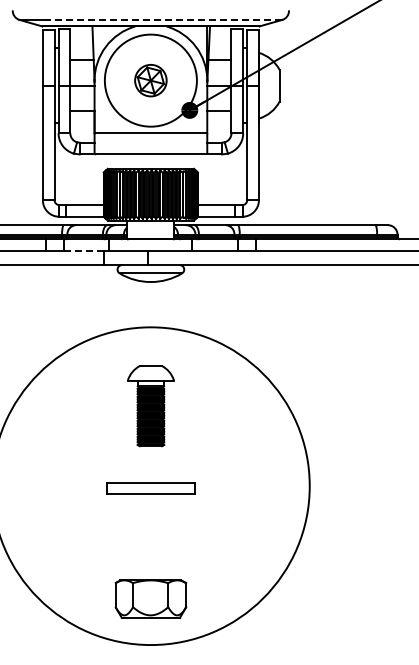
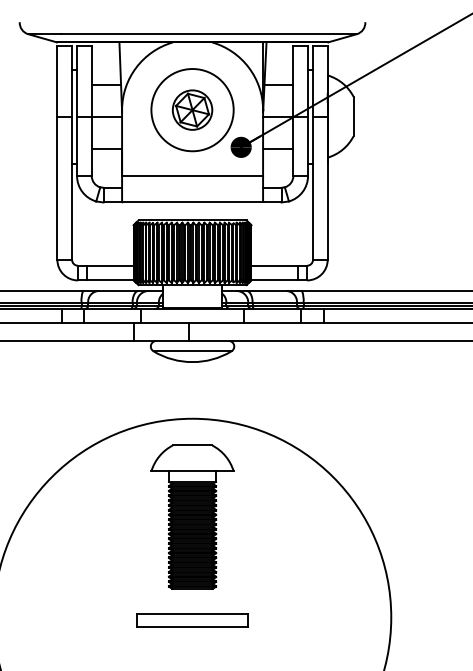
line: (163, 19) -> (208, 33), dashed -> solid
circle: (150, 80) -> (192, 109), size x0.71
line: (84, 251) -> (109, 323), dashed -> solid
part: (150, 406) -> (192, 517), size x1.43

